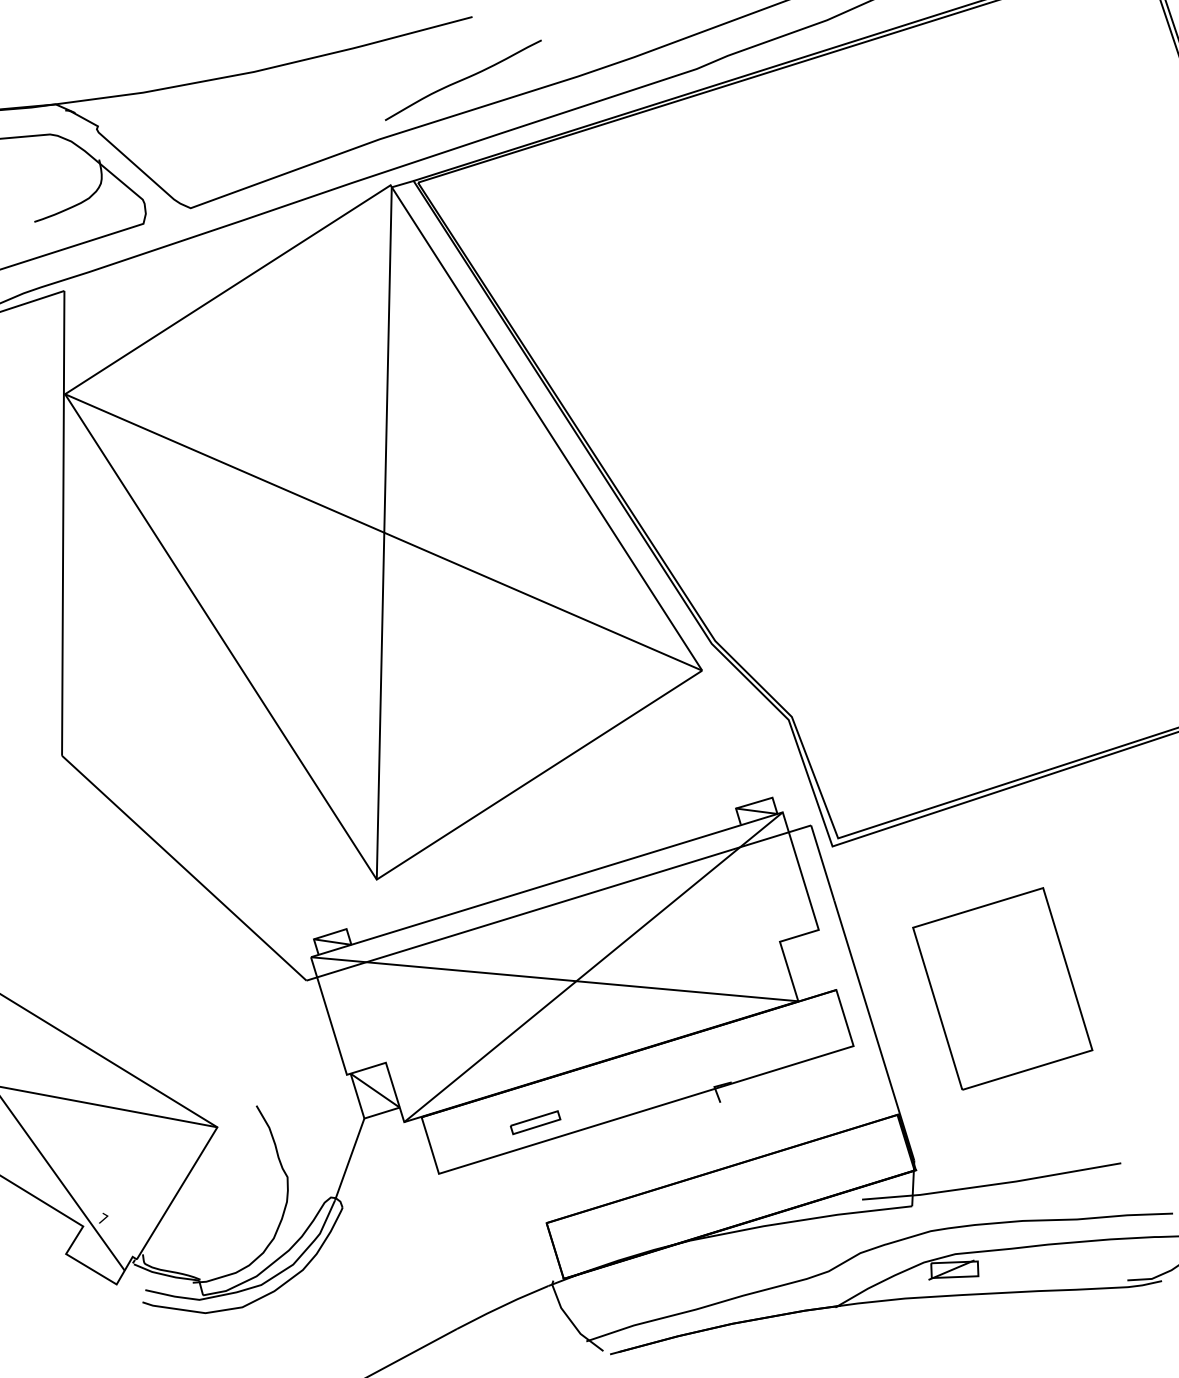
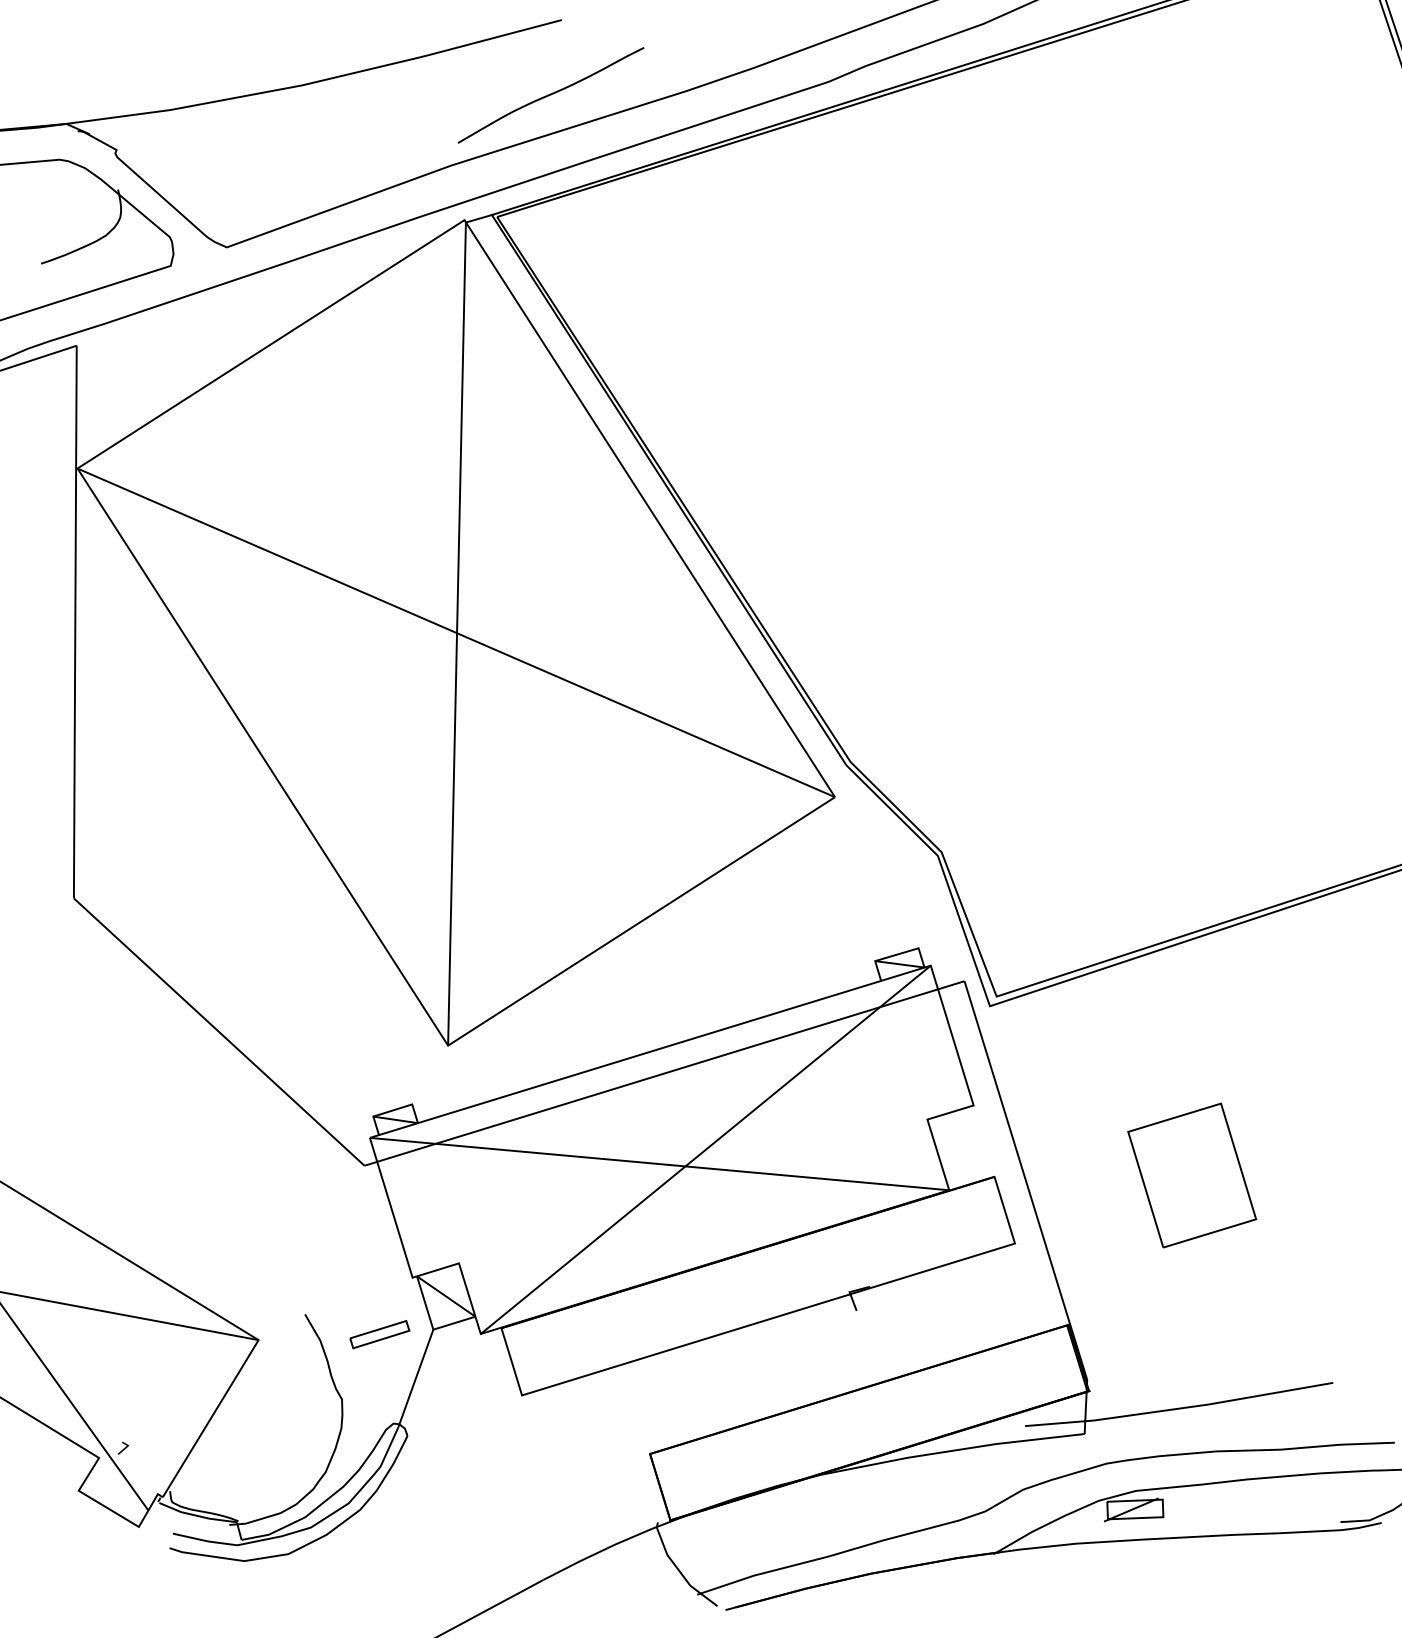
part: (1002, 988) -> (1191, 1175), size x0.6
part: (535, 1122) -> (379, 1334), moved

